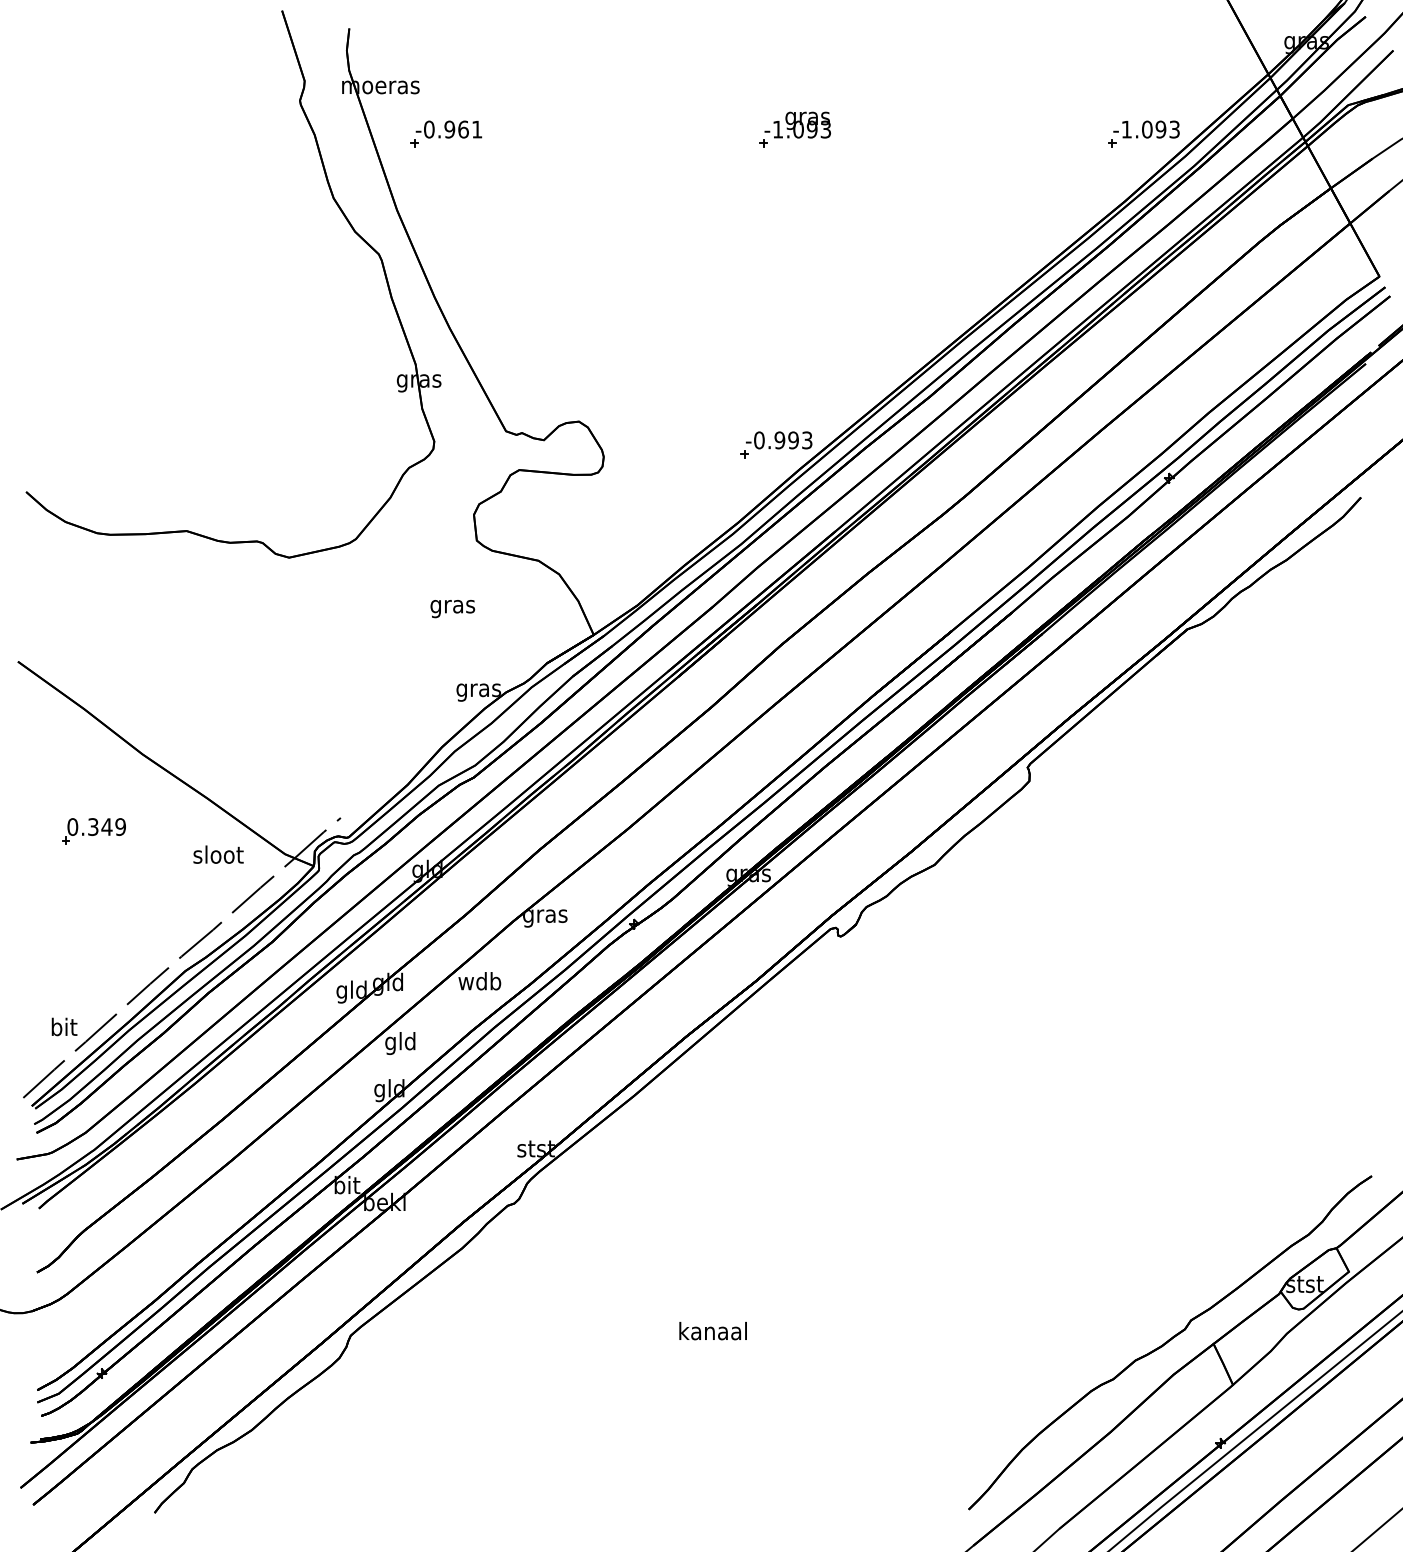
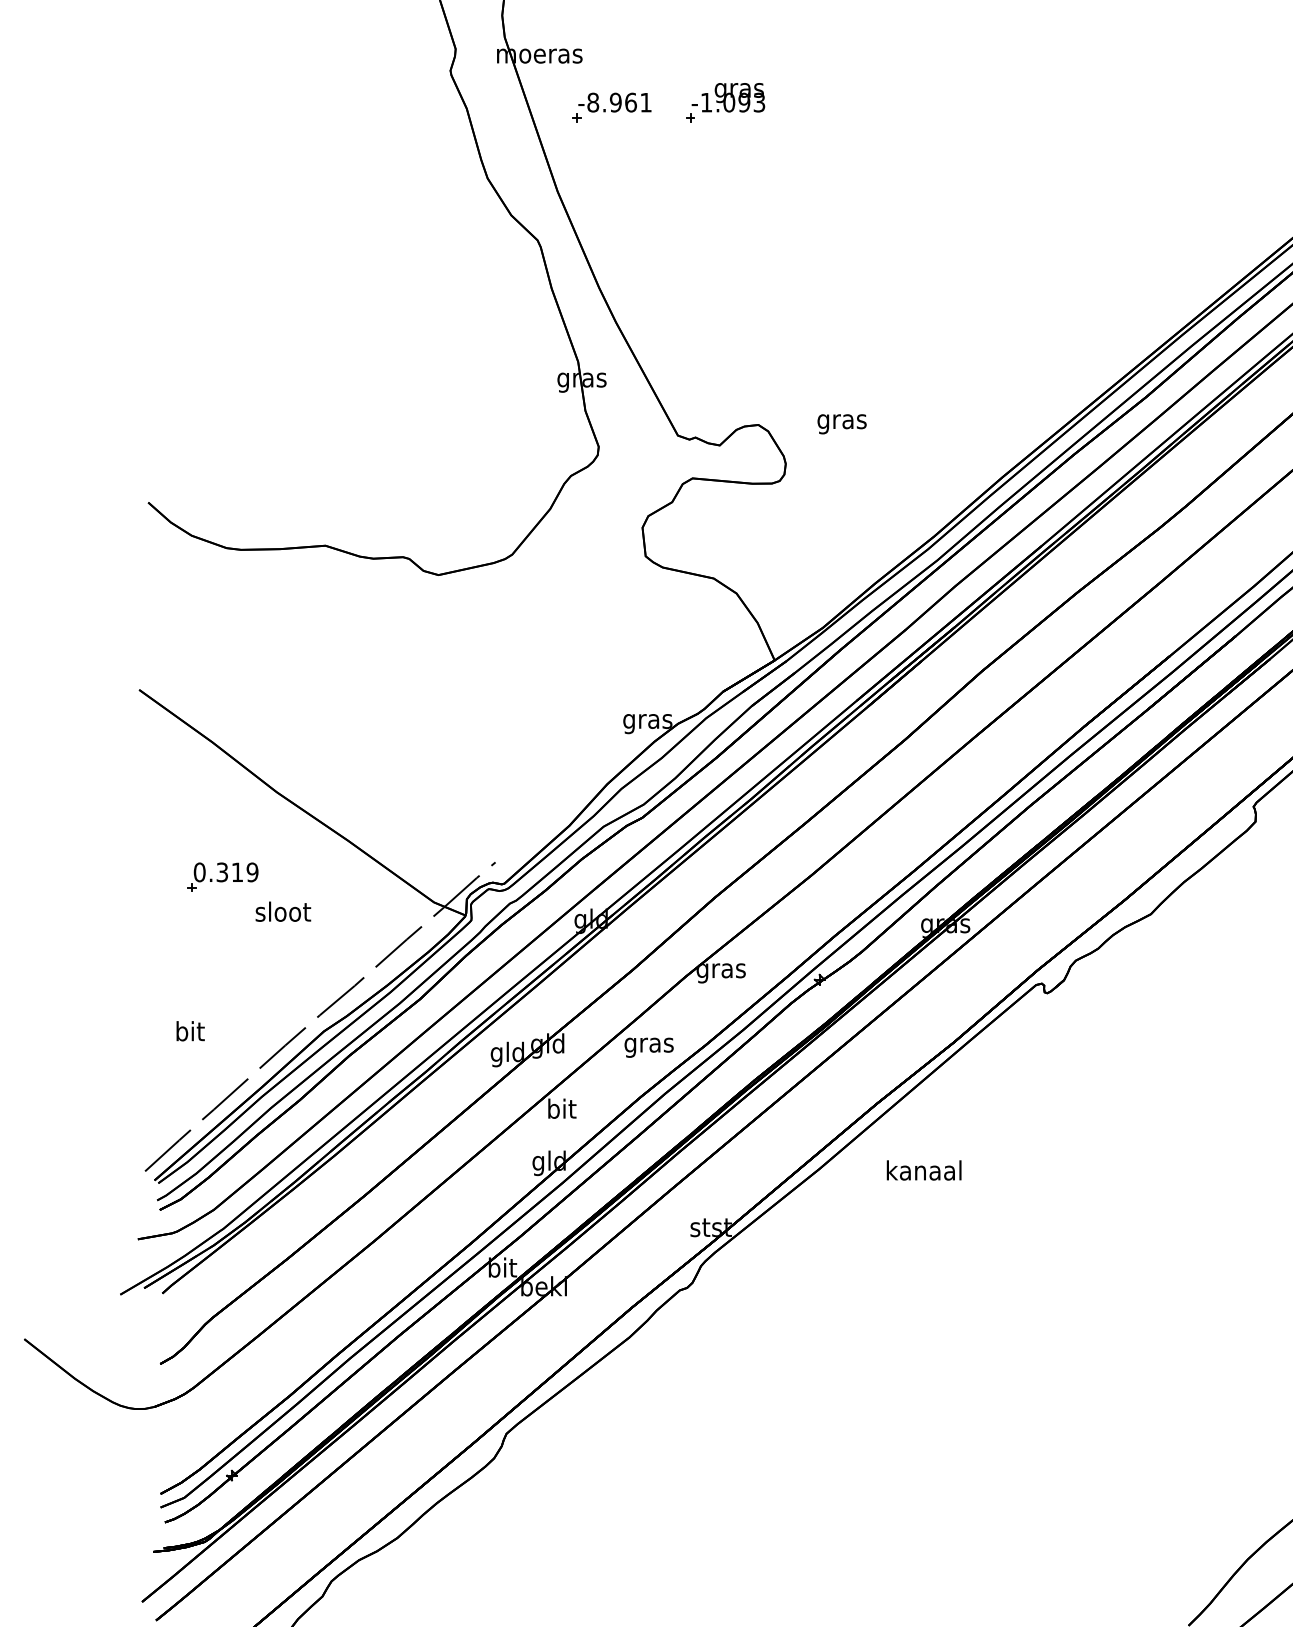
text: (429, 129) -> (593, 102), -0.961 -> -8.961
part: (794, 129) -> (724, 102), moved
part: (776, 444) -> (976, 450), removed
text: (452, 609) -> (841, 424), moved
text: (106, 826) -> (236, 871), 0.349 -> 0.319
text: (218, 854) -> (283, 911), moved
text: (479, 983) -> (648, 1045), wdb -> gras
text: (64, 1026) -> (190, 1030), moved
text: (400, 1043) -> (561, 1111), gld -> bit
text: (712, 1331) -> (923, 1170), moved

